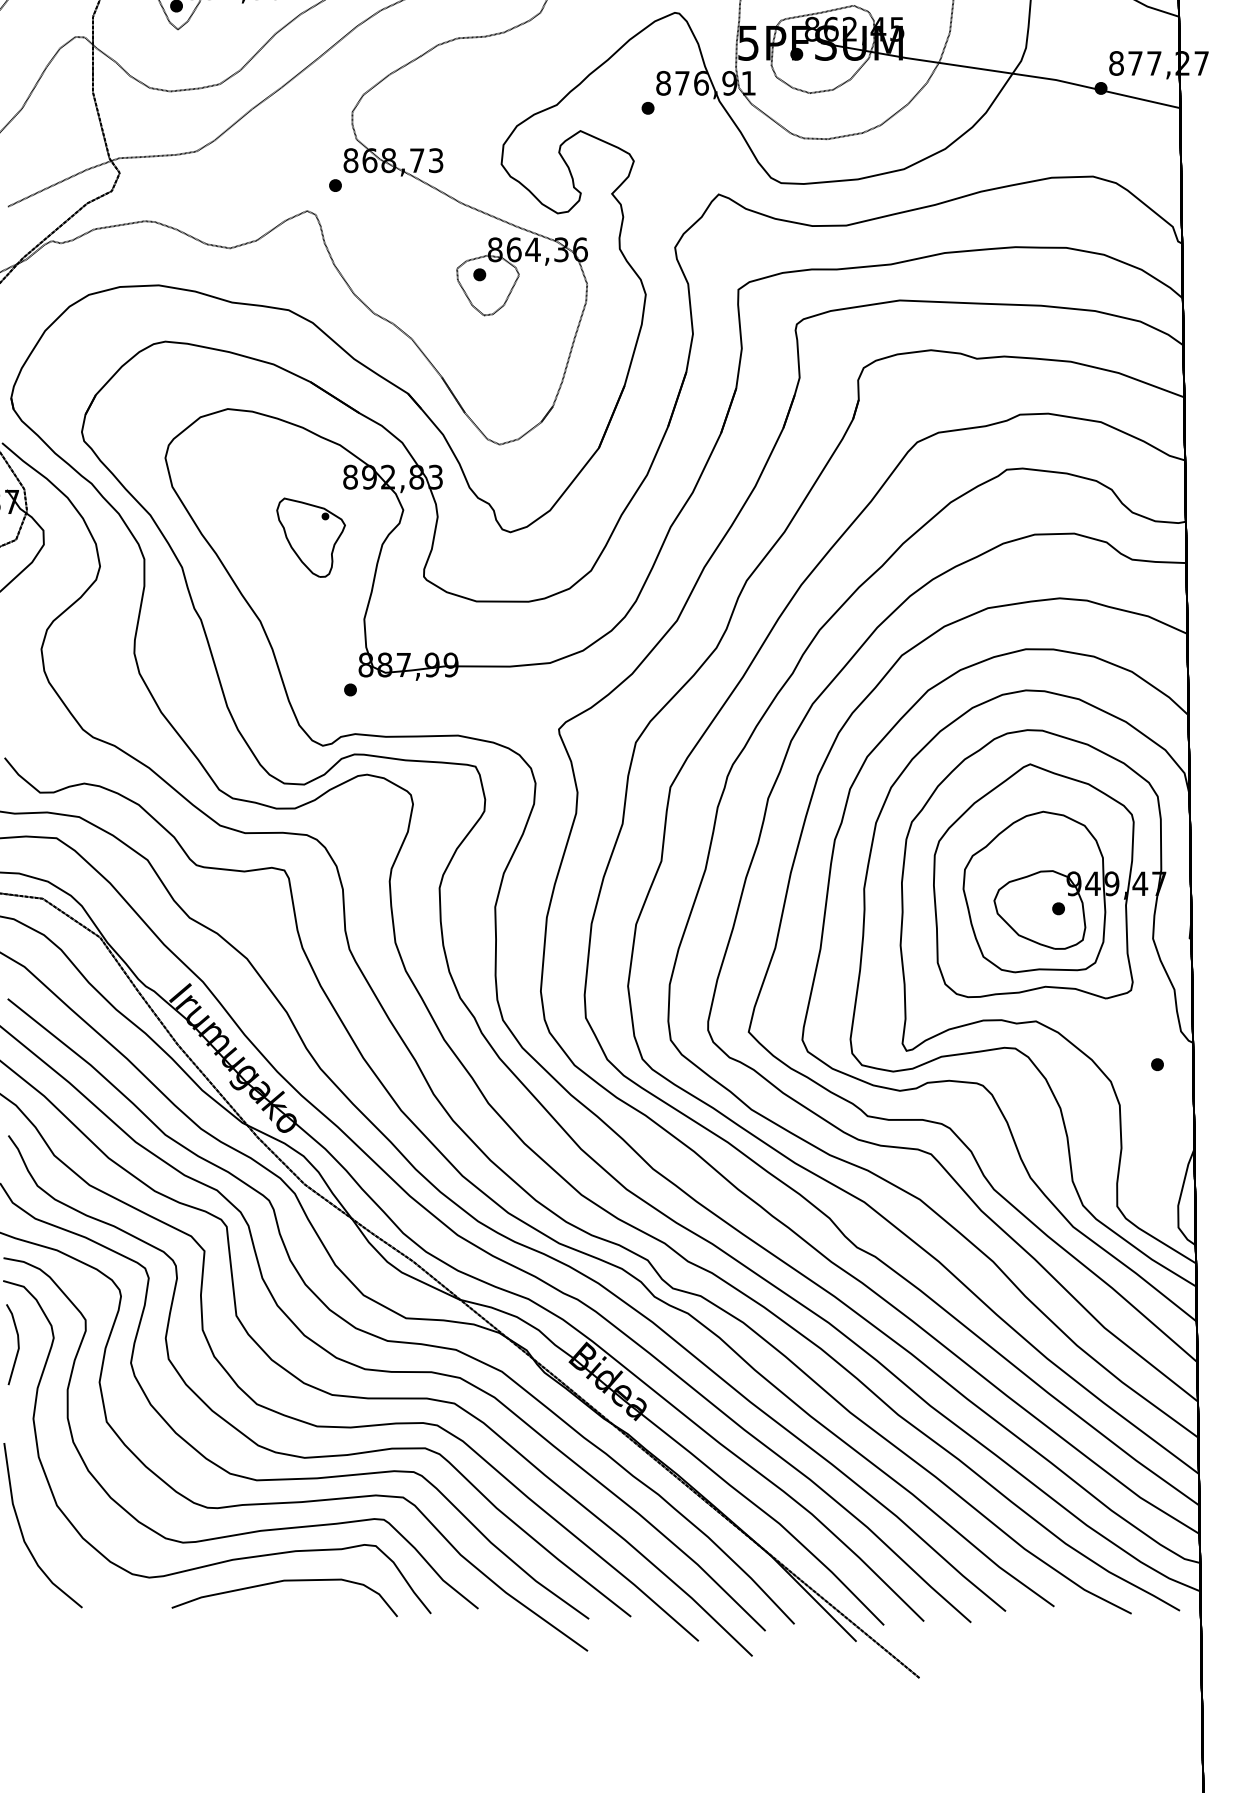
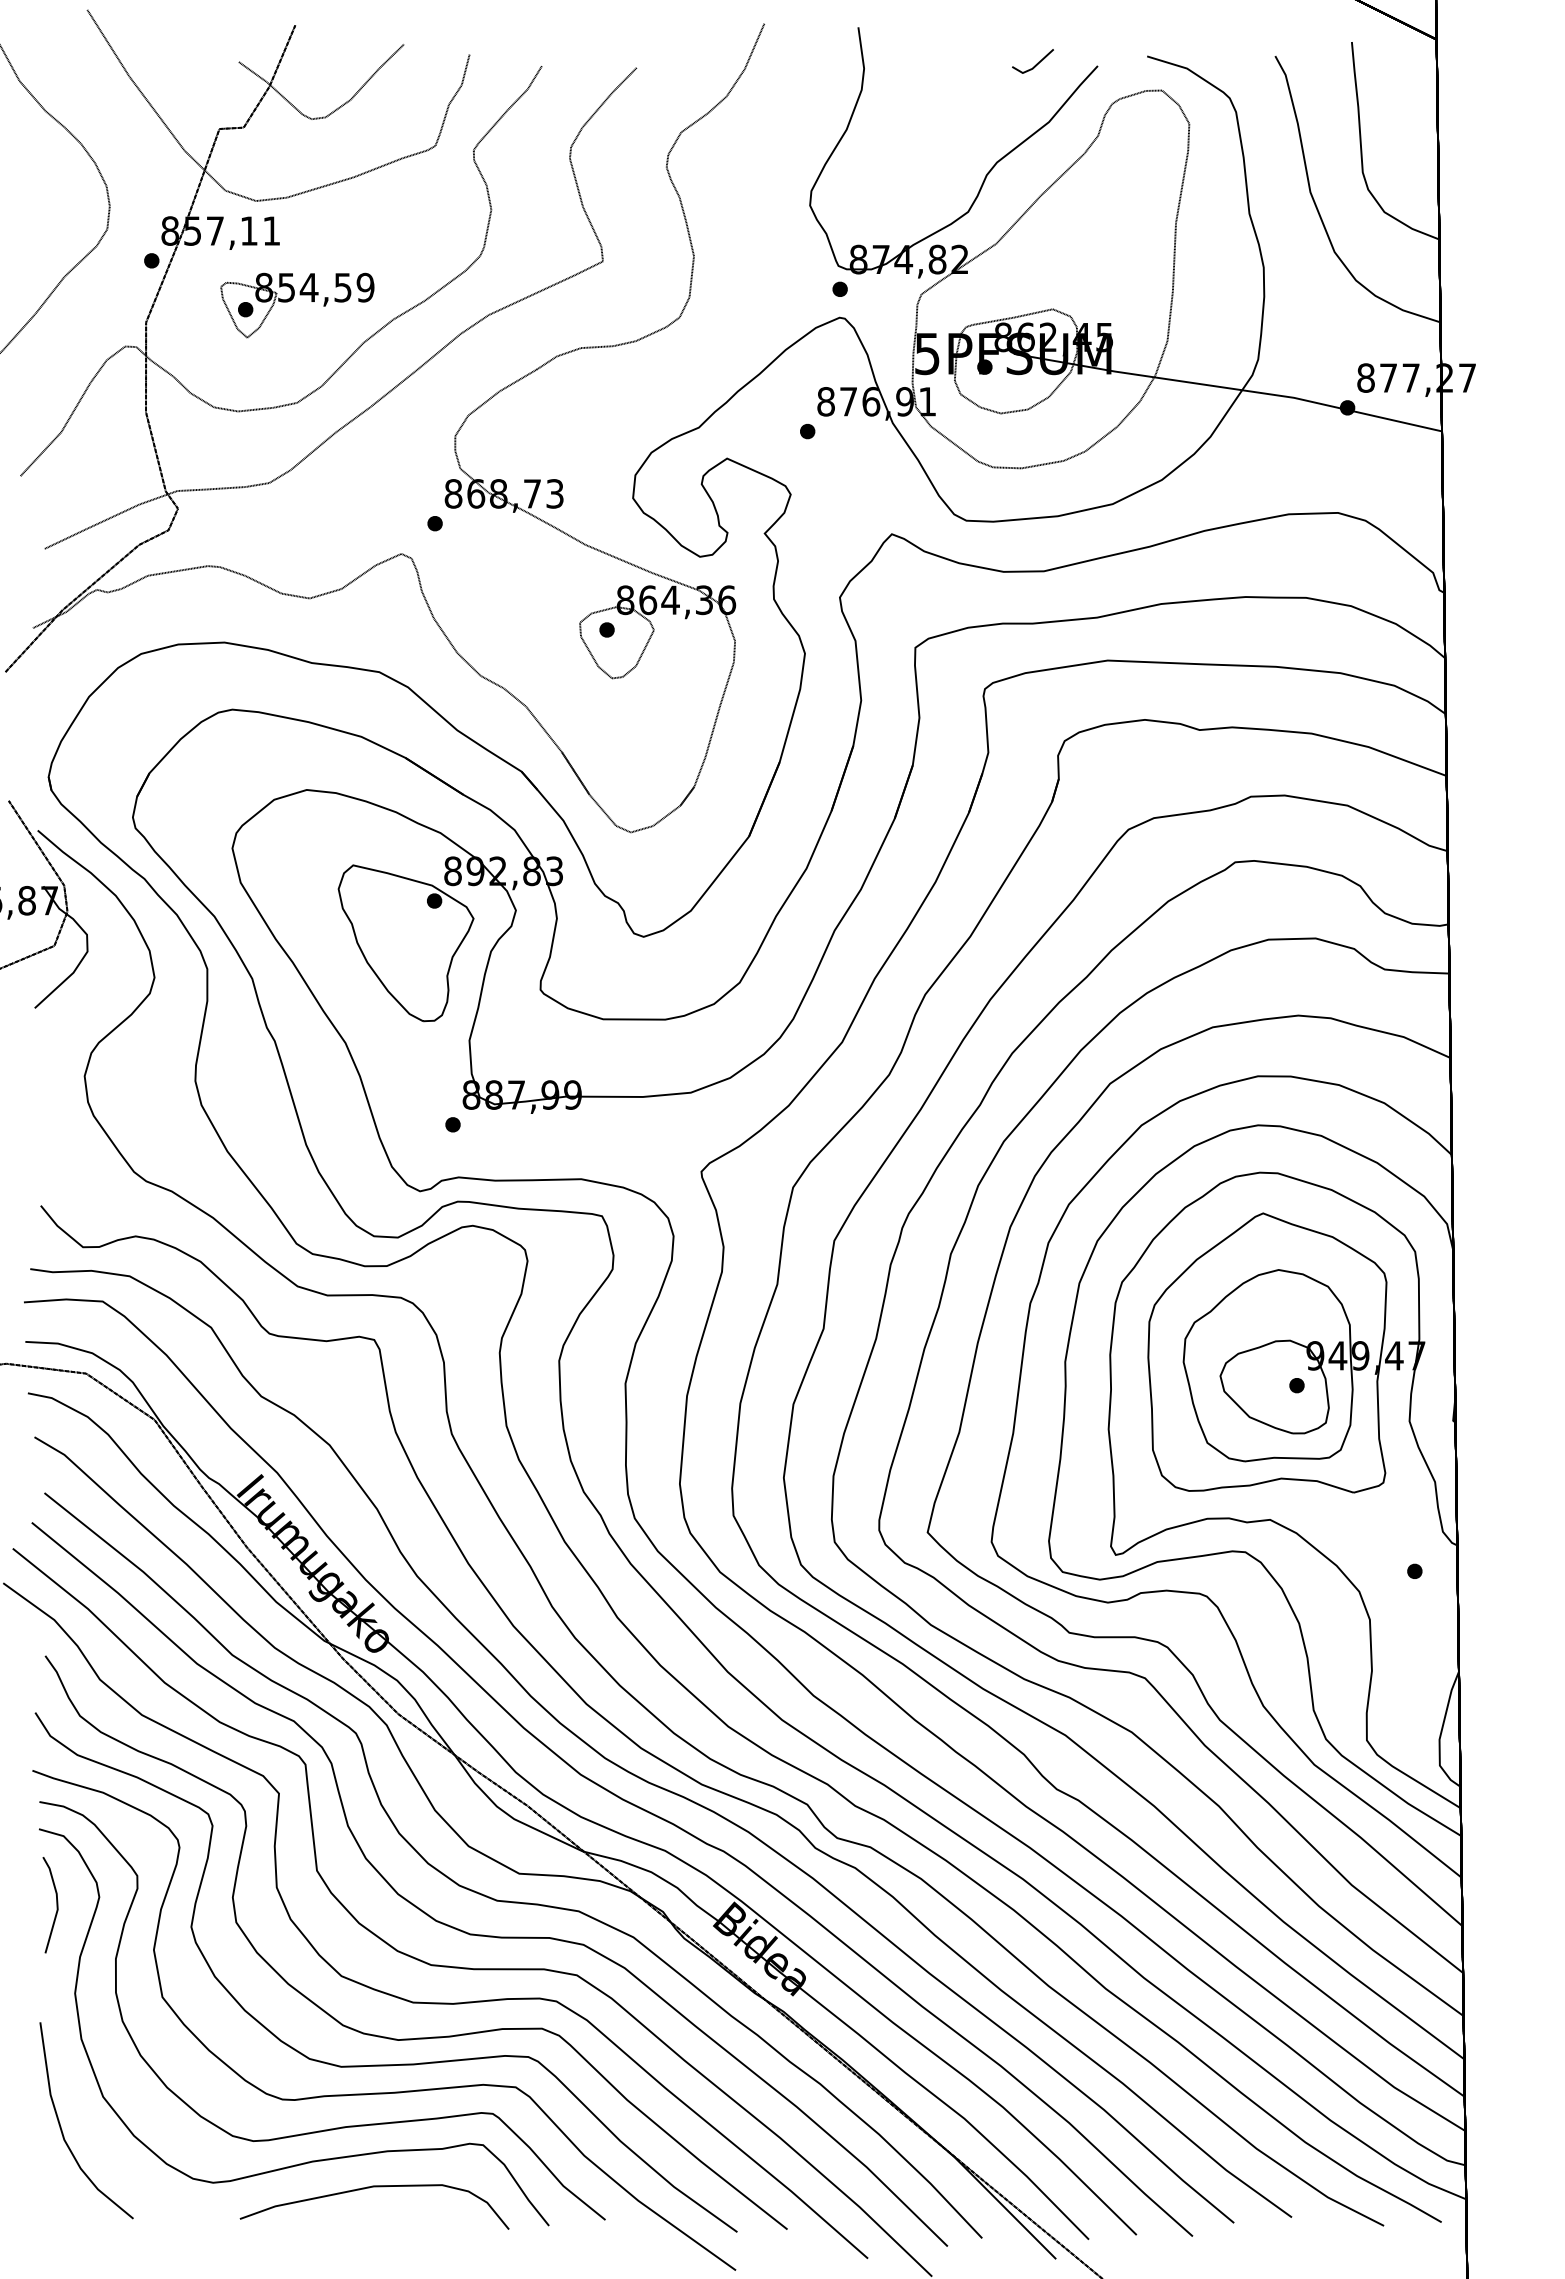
part: (310, 537) -> (405, 943), size x1.67

